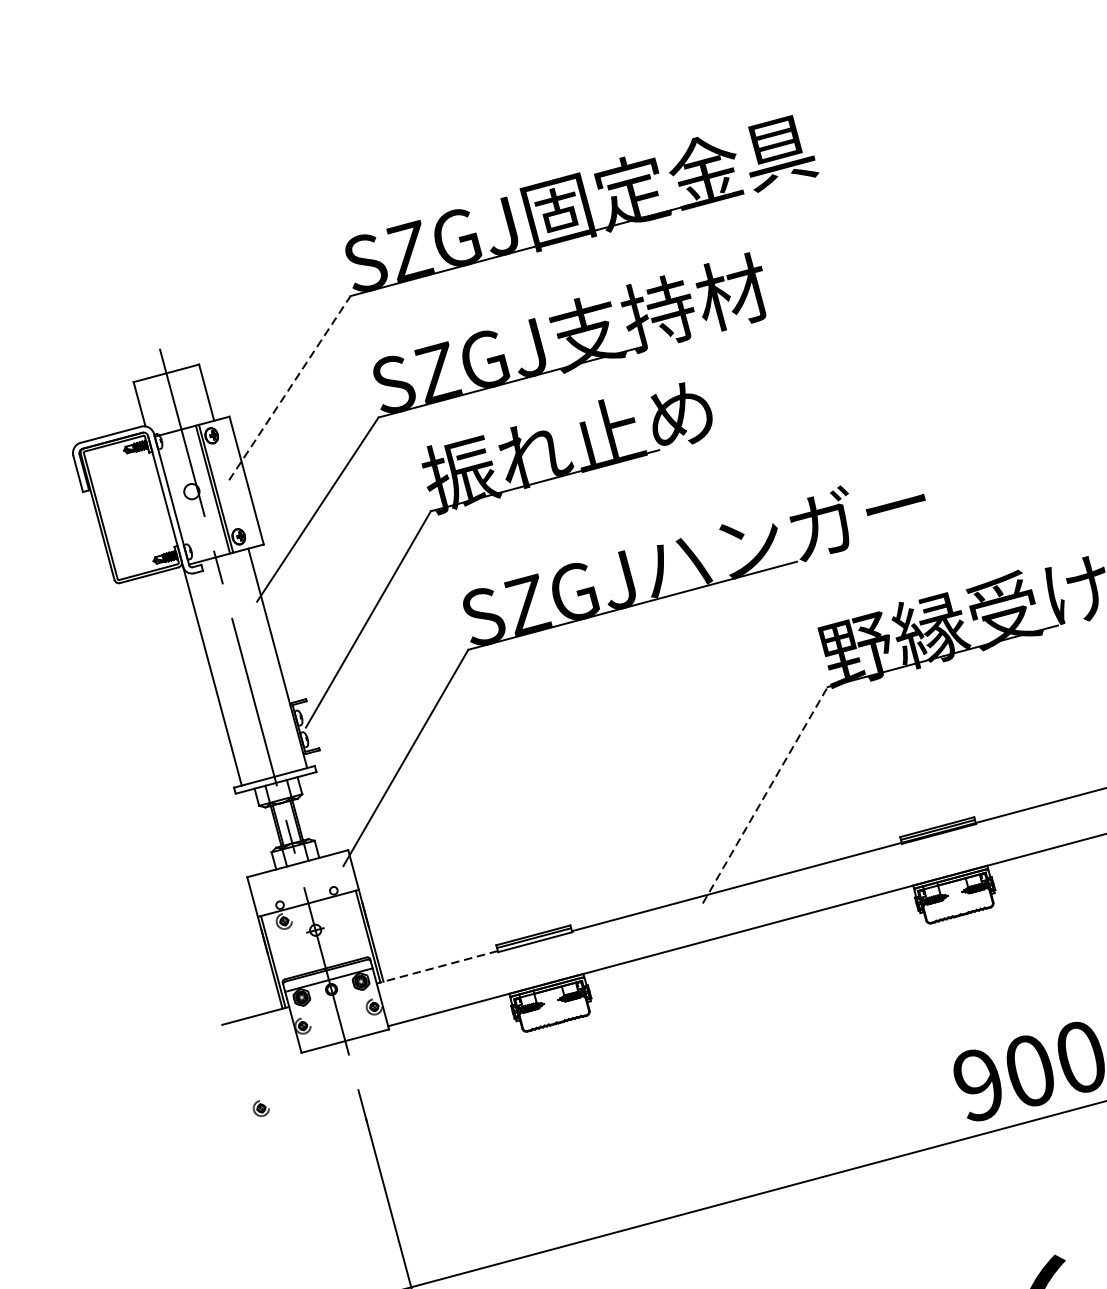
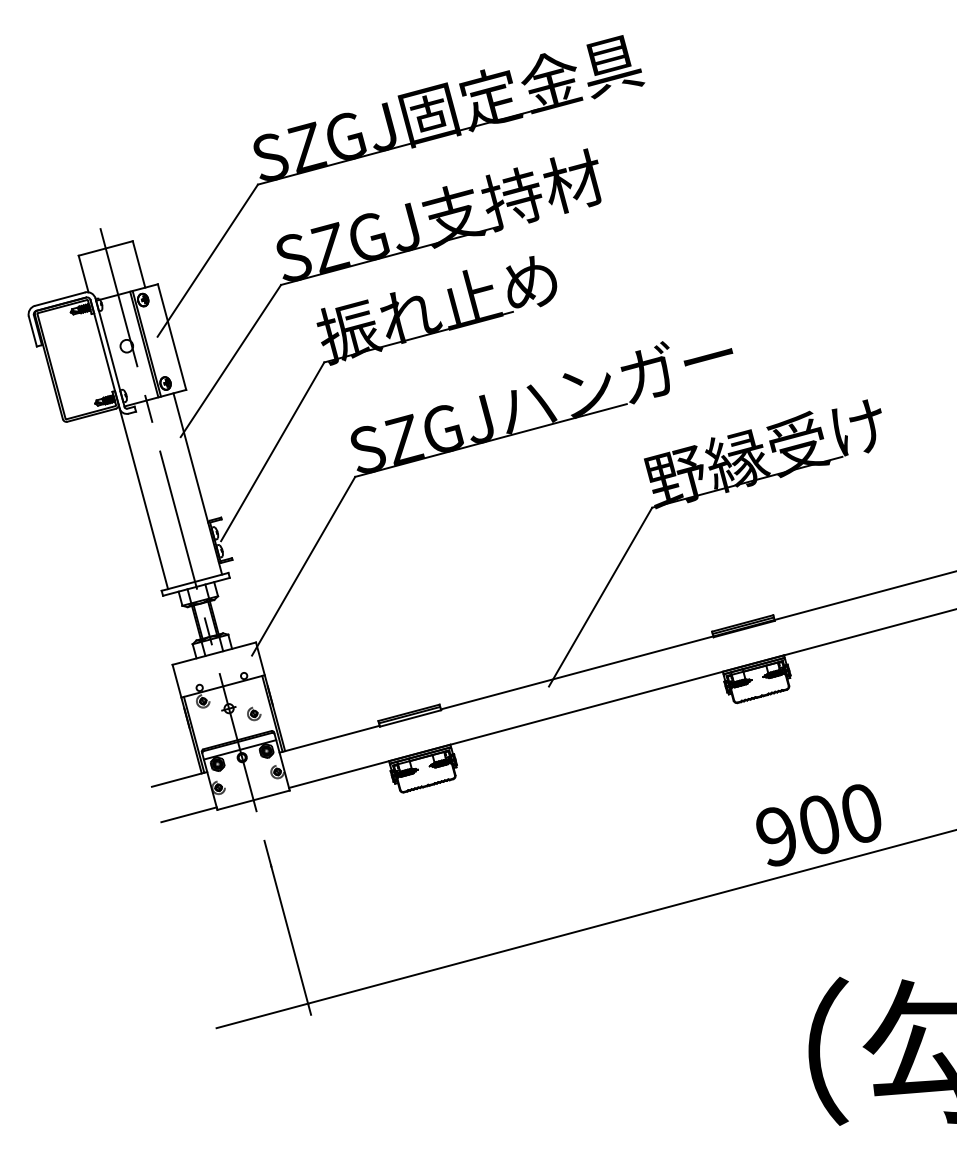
line: (290, 387) -> (208, 260), dashed -> solid
line: (765, 794) -> (600, 596), dashed -> solid
line: (437, 967) -> (329, 739), dashed -> solid
line: (266, 1058) -> (188, 814), added
part: (261, 1107) -> (254, 713), moved

